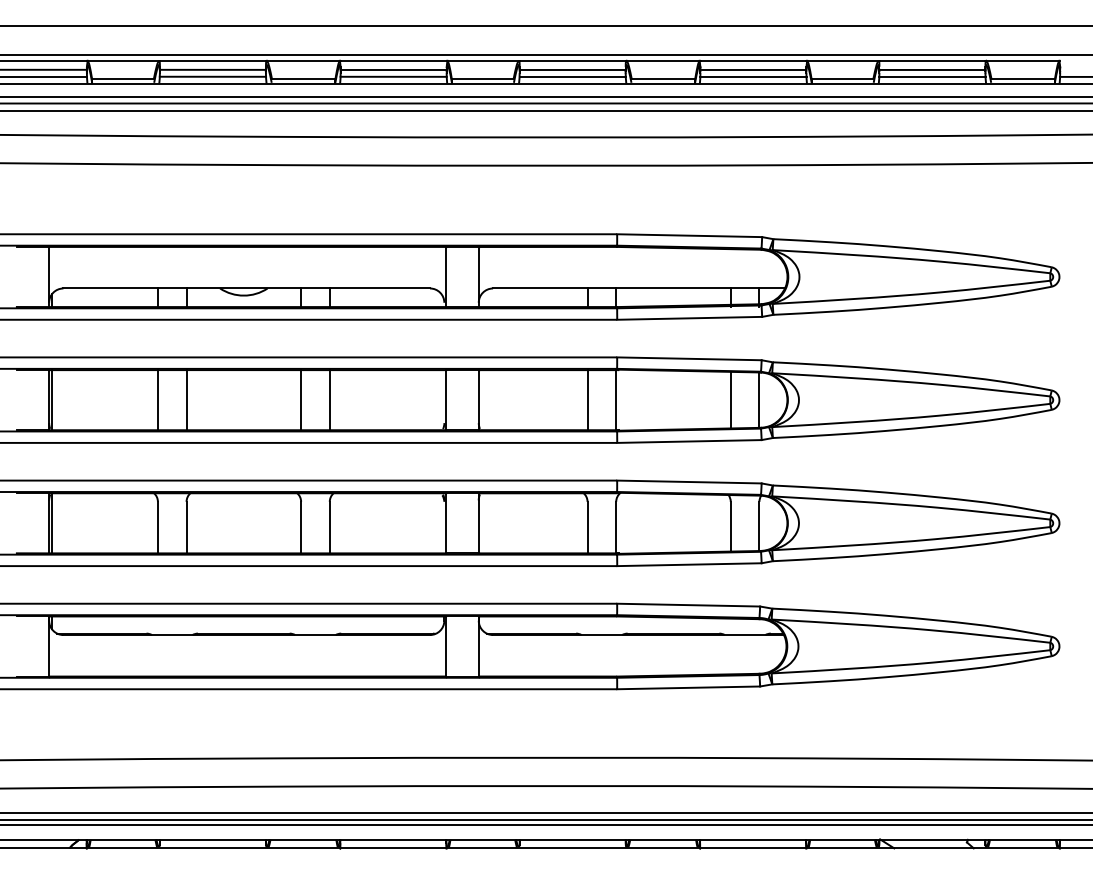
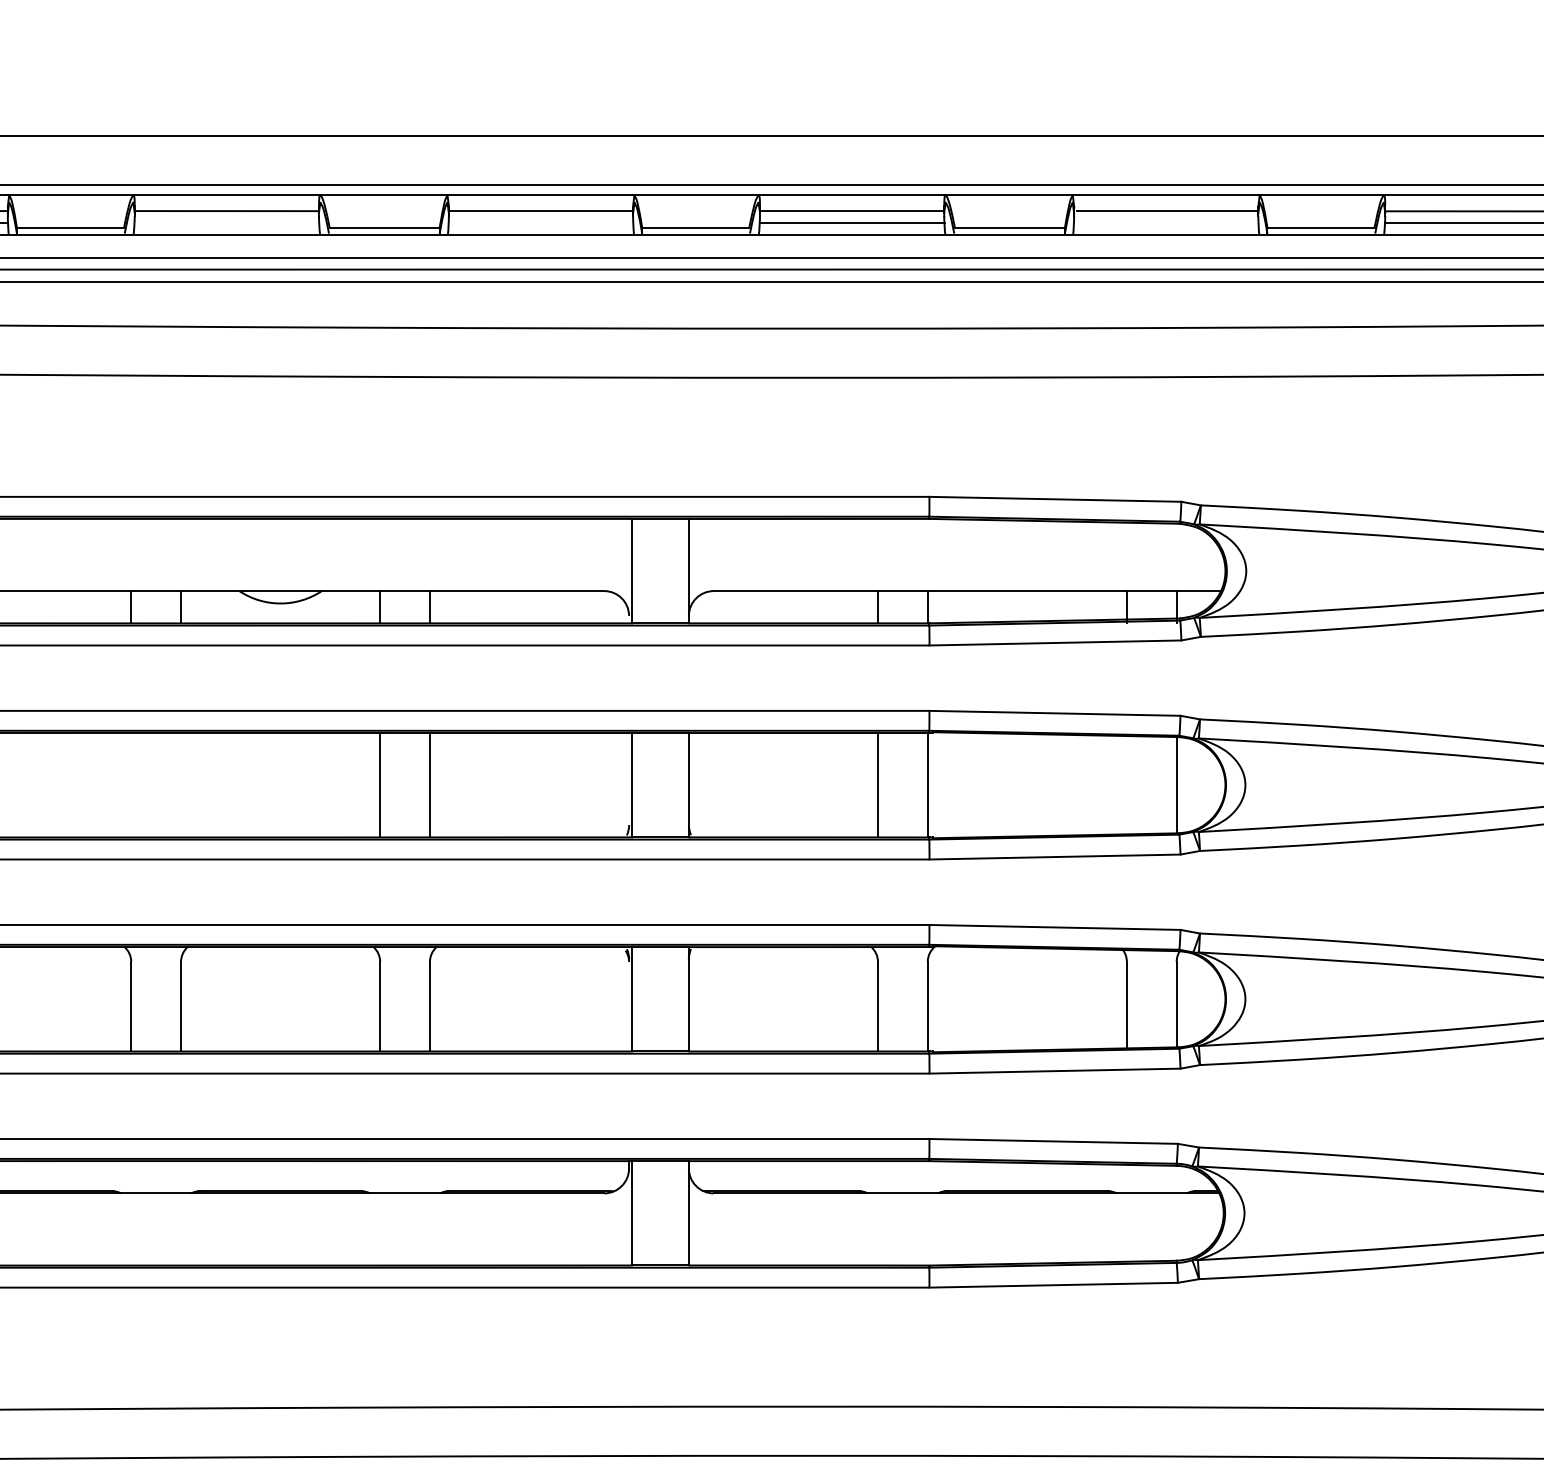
line: (212, 76) -> (226, 222), removed
line: (393, 76) -> (540, 222), removed
line: (753, 76) -> (1166, 222), removed
line: (730, 399) -> (1126, 784), removed
line: (157, 400) -> (130, 785), removed
line: (186, 400) -> (180, 785), removed

